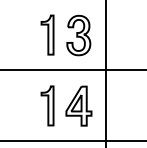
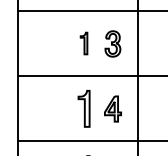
part: (46, 35) -> (83, 43), size x0.6
part: (78, 35) -> (112, 43), size x0.7
part: (78, 105) -> (112, 108), size x0.7

